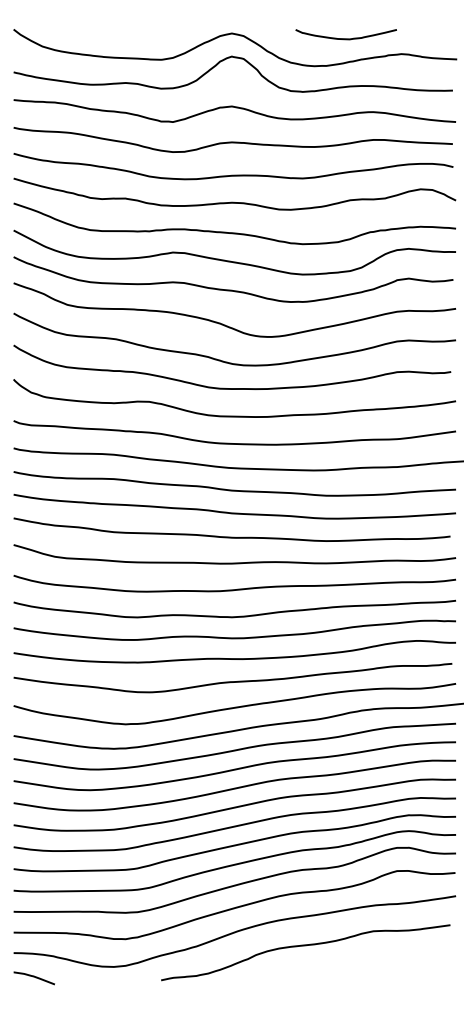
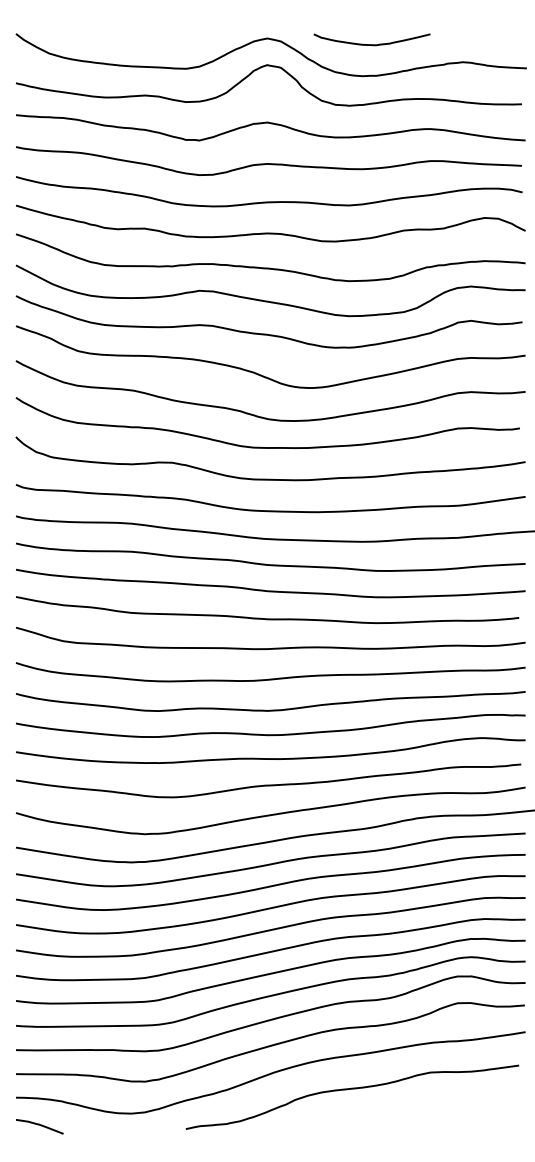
curve: (345, 38) -> (371, 44), moved

